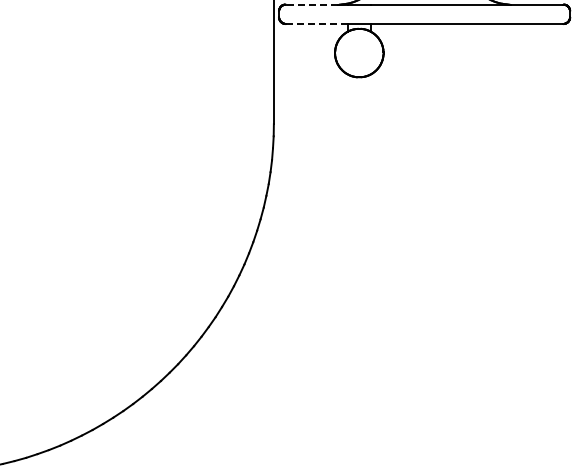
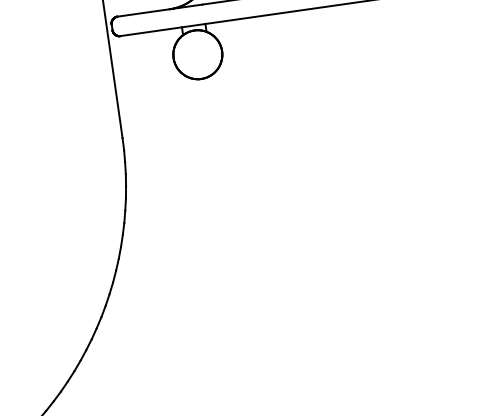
line: (311, 4) -> (143, 12), dashed -> solid
line: (316, 23) -> (150, 31), dashed -> solid

